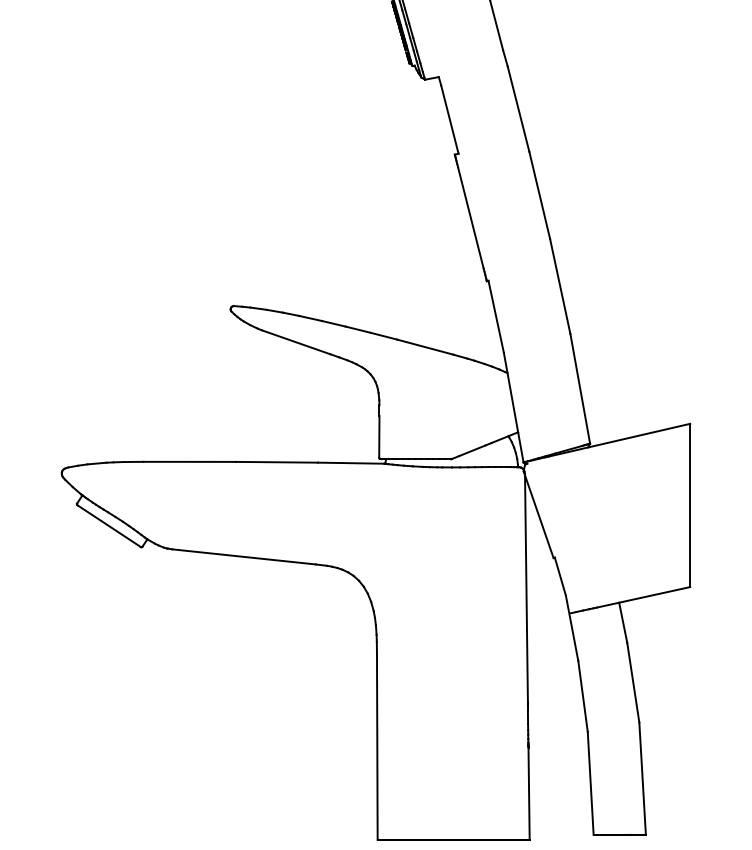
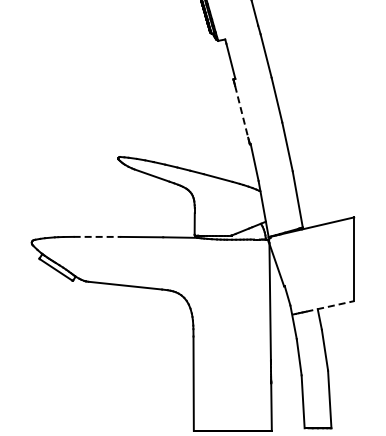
line: (470, 217) -> (241, 111), solid -> dashed
line: (189, 461) -> (97, 236), solid -> dashed
line: (644, 597) -> (330, 306), solid -> dashed

